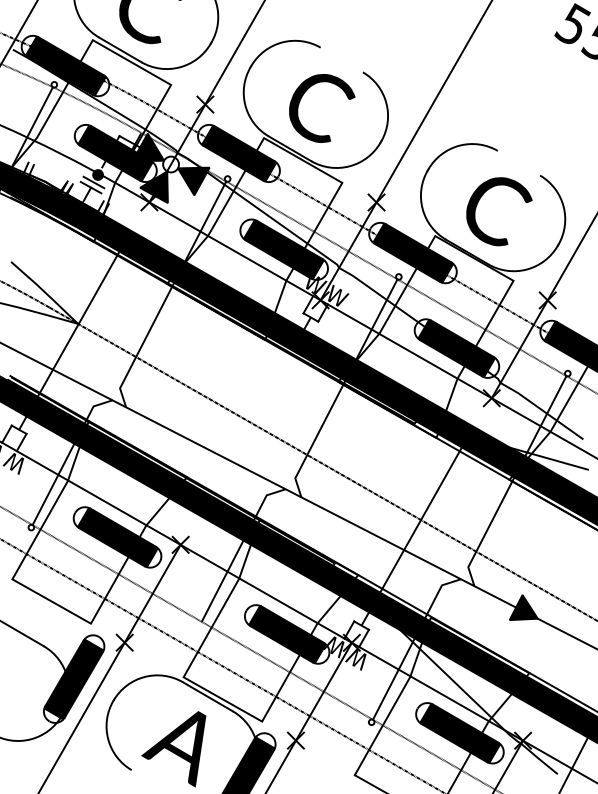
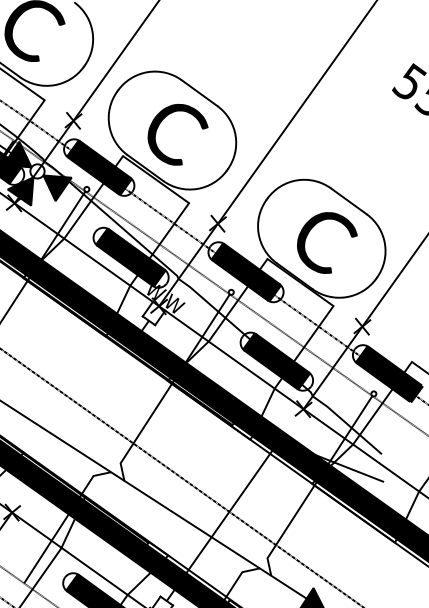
line: (341, 59) -> (199, 92), added
line: (518, 162) -> (348, 200), added

